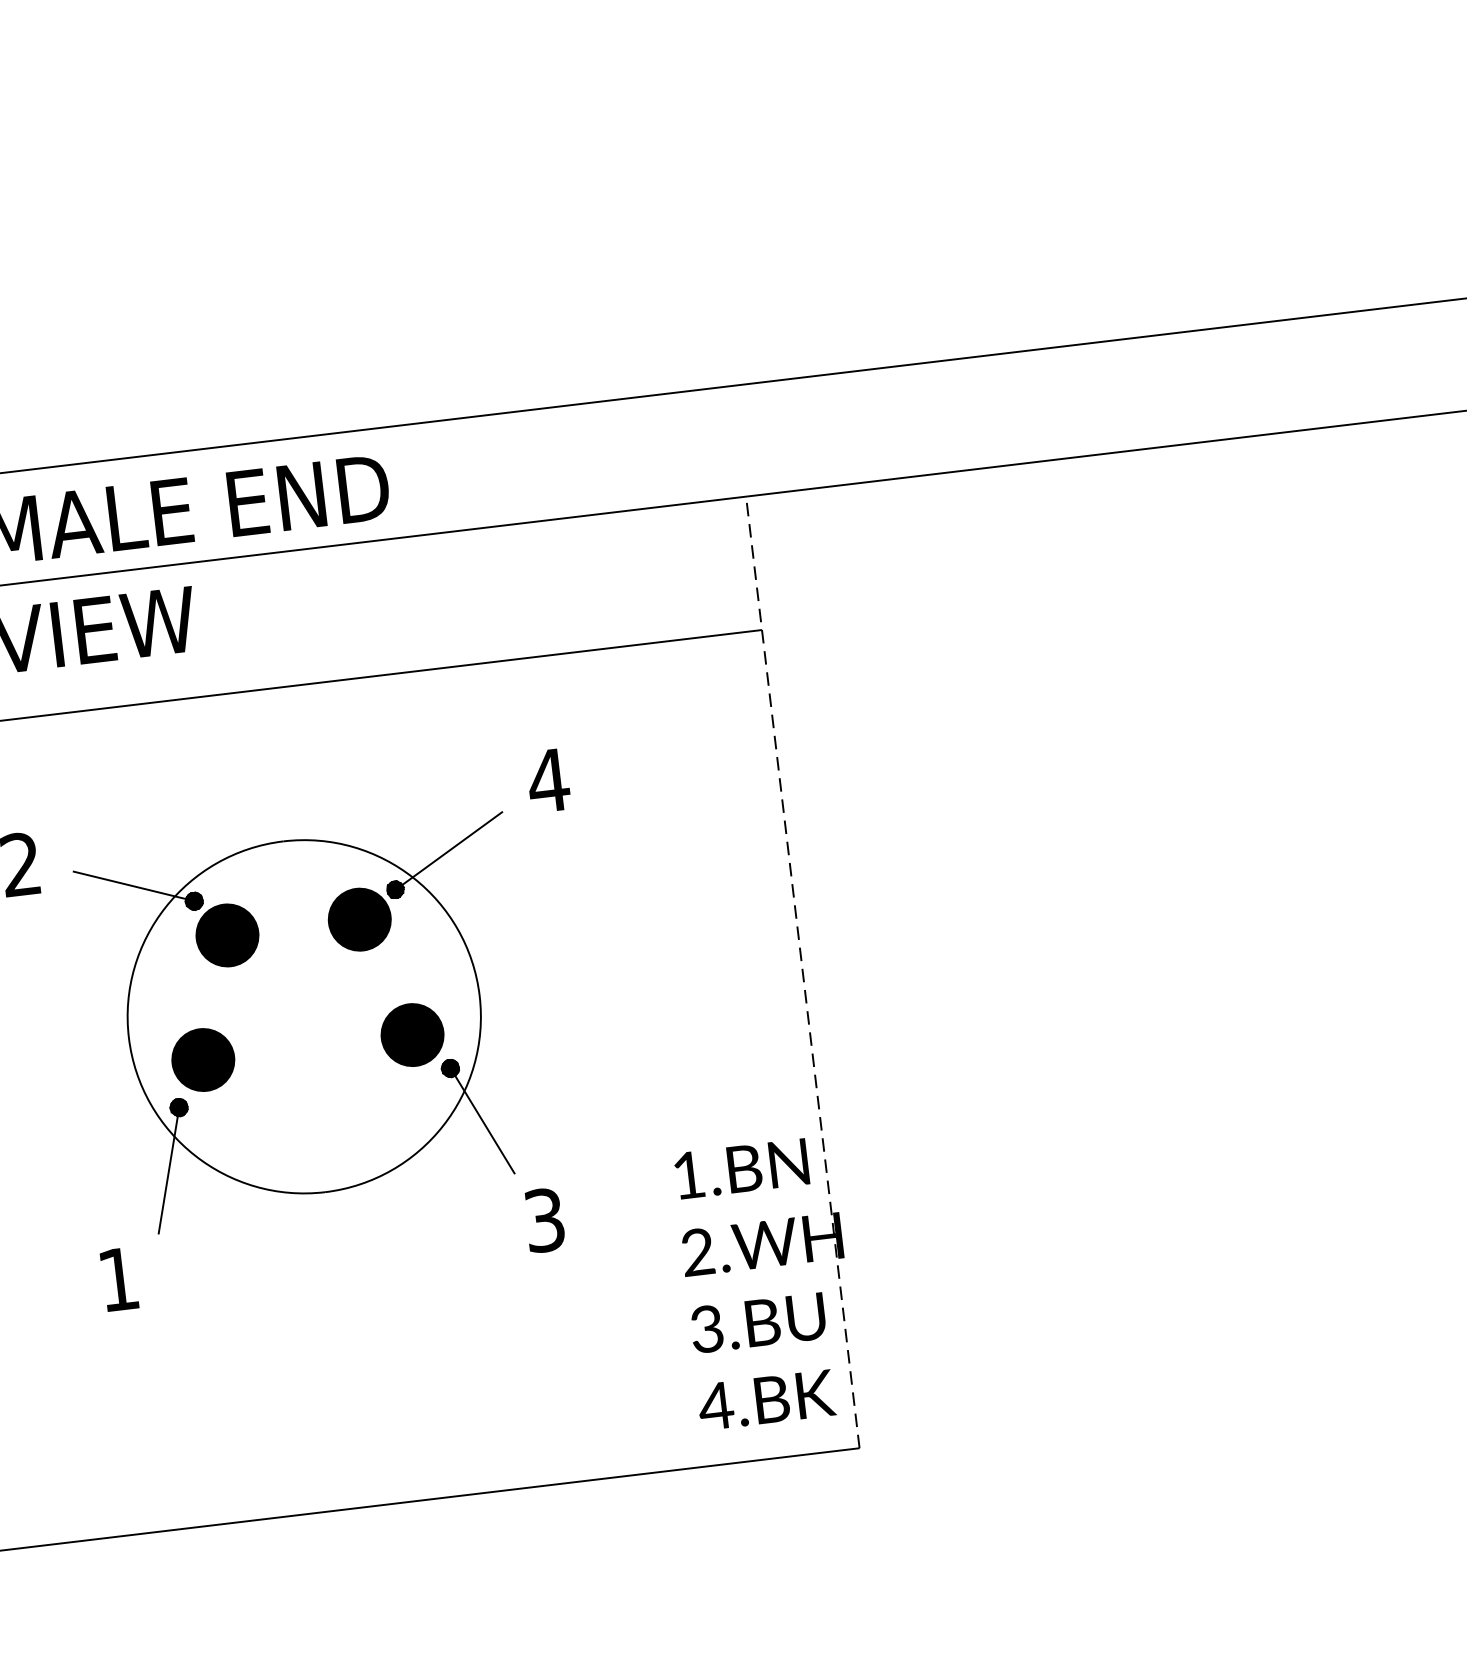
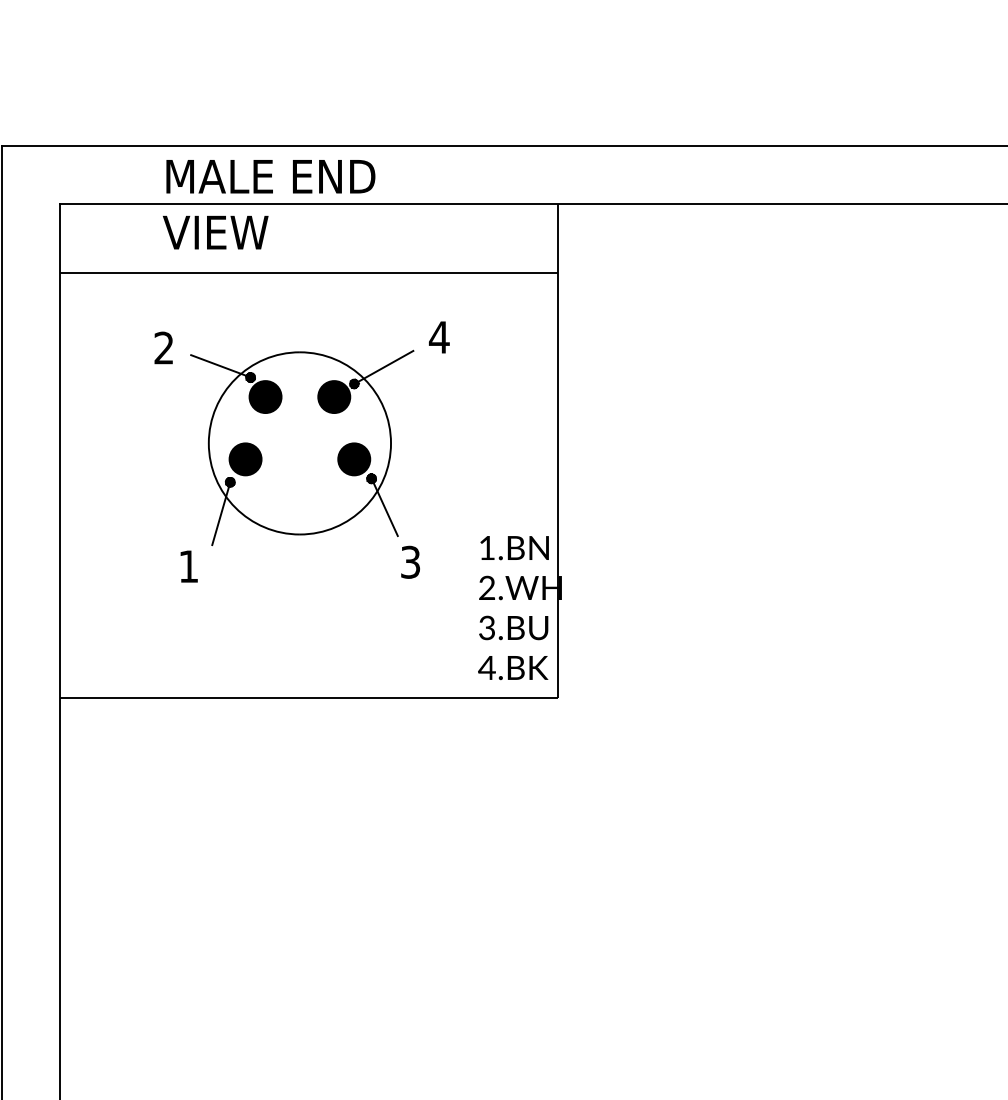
line: (801, 971) -> (557, 450), dashed -> solid

